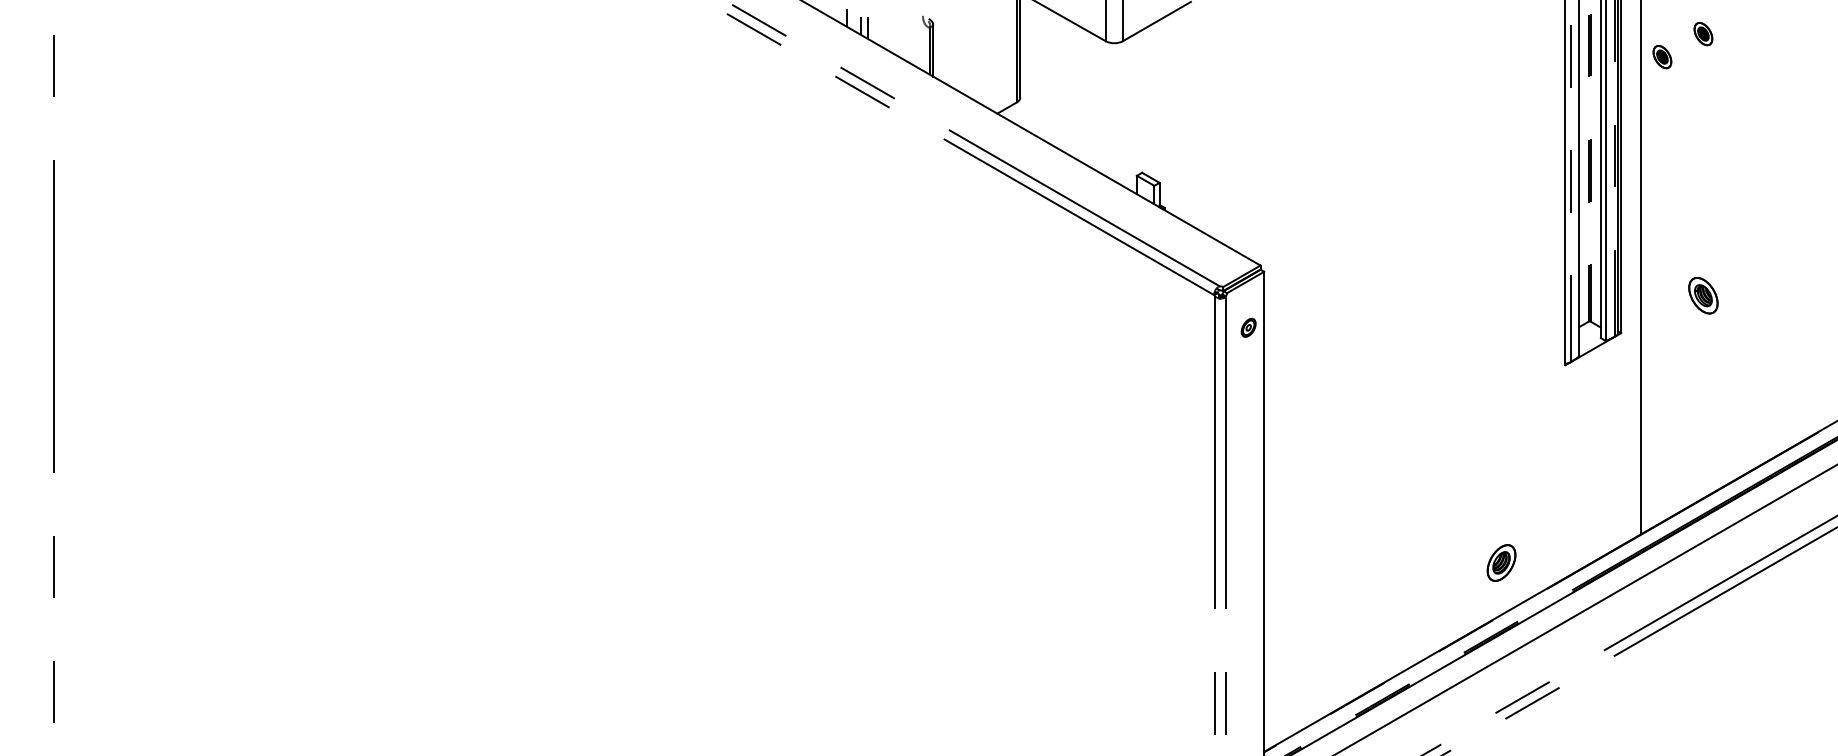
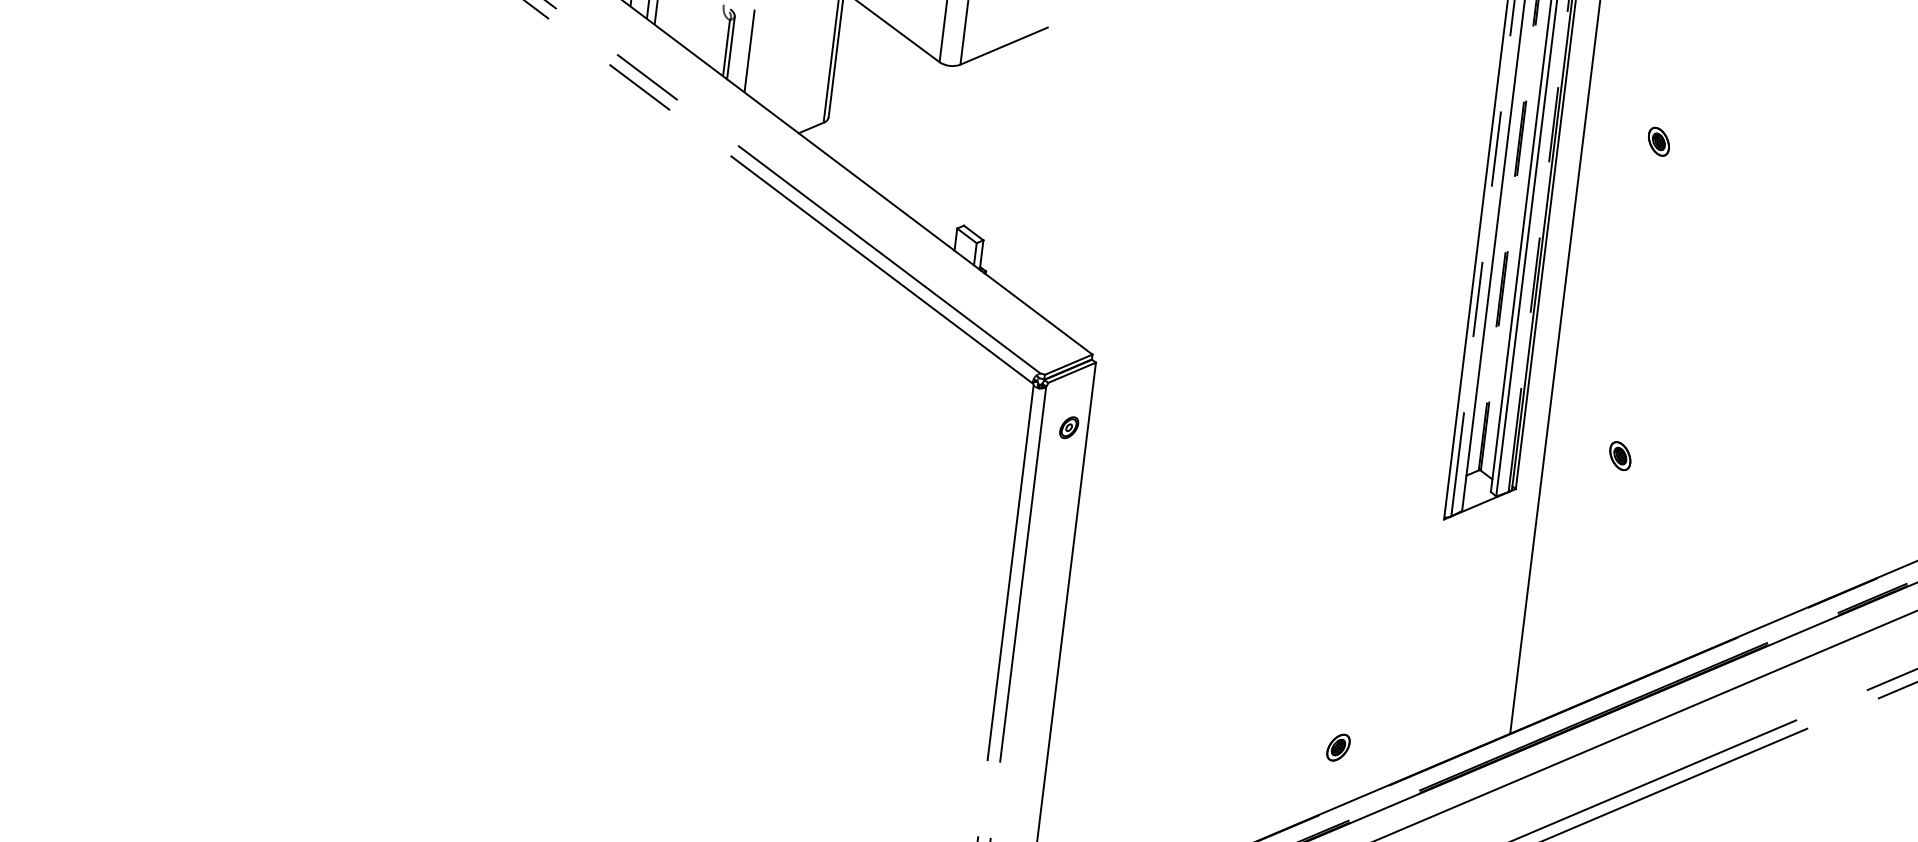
line: (948, 50) -> (749, 50), added
part: (1662, 57) -> (1606, 163), removed
part: (1703, 295) -> (1620, 455), size x0.62
part: (1501, 562) -> (1338, 747), size x0.62

